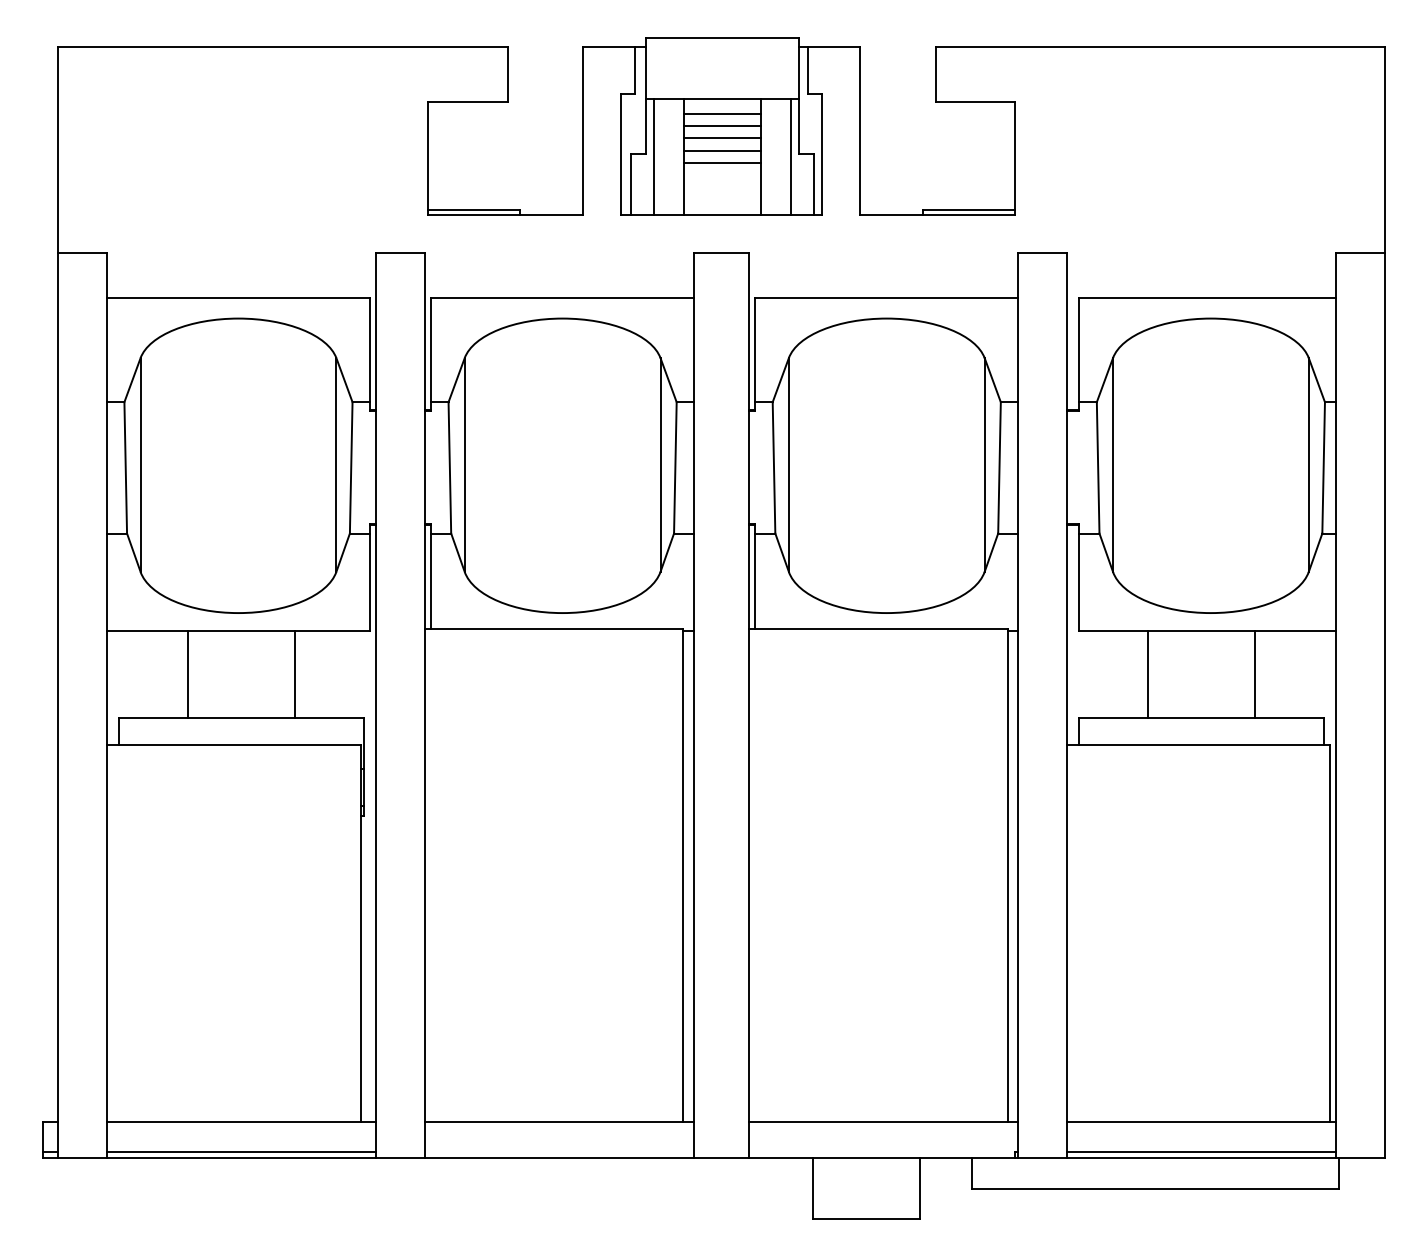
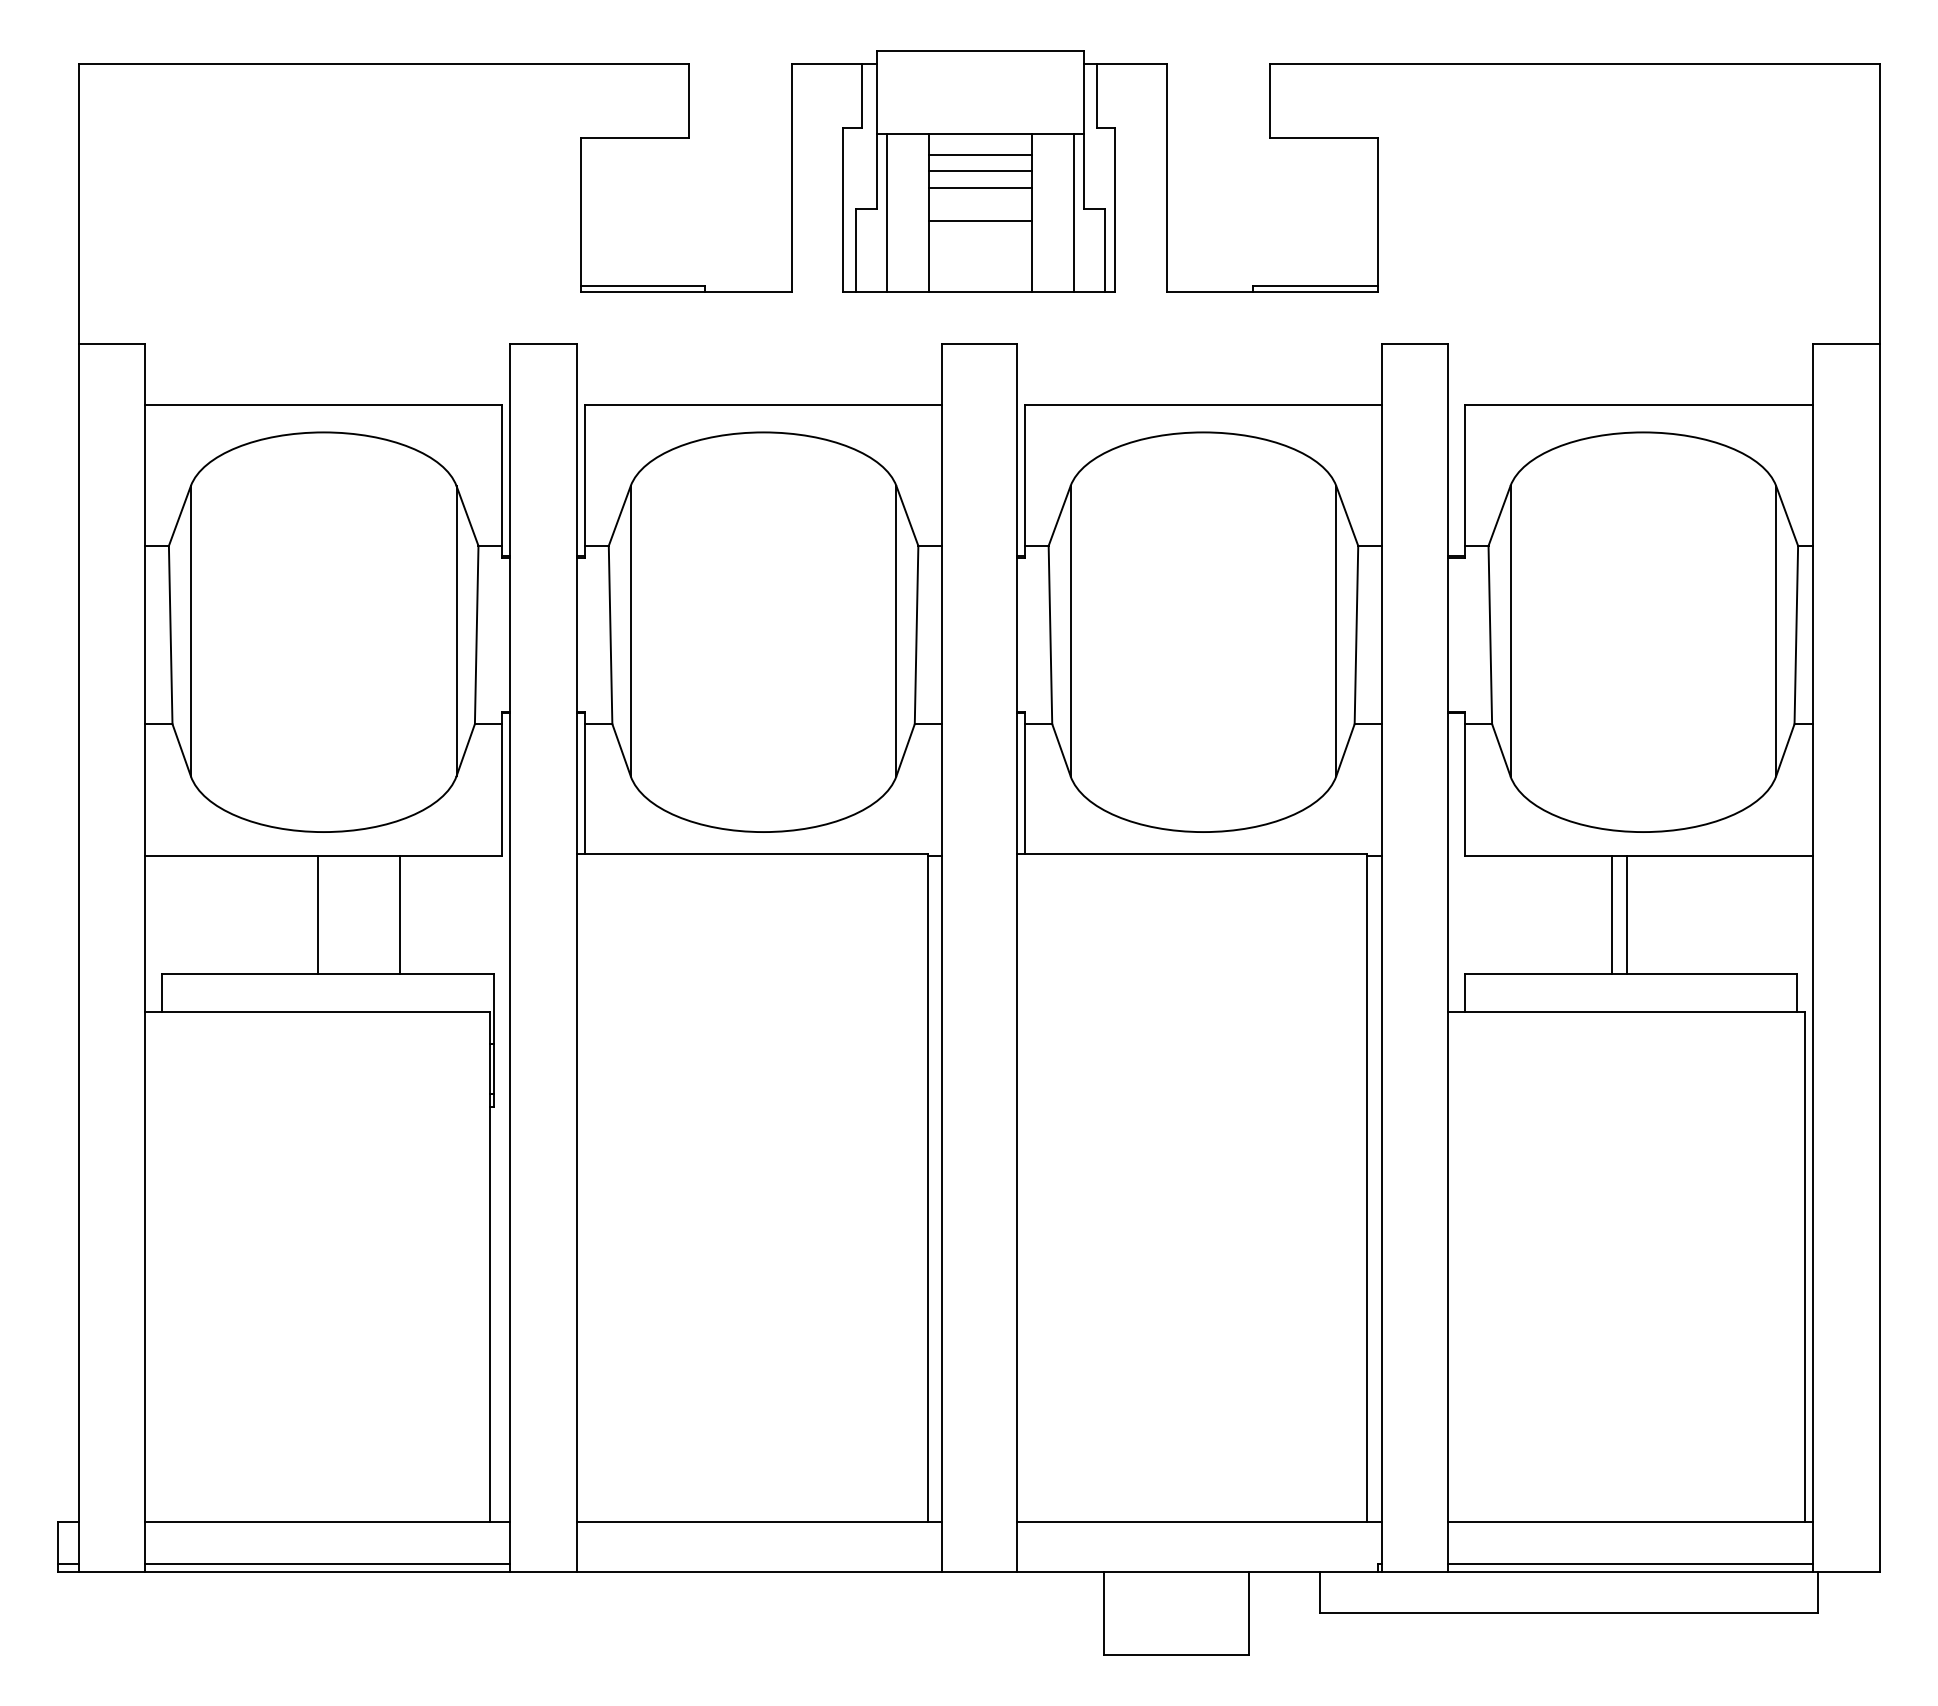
line: (722, 150) -> (980, 204), removed
line: (188, 674) -> (318, 915), moved
line: (1148, 674) -> (1627, 915), moved
line: (1255, 674) -> (1611, 915), moved

